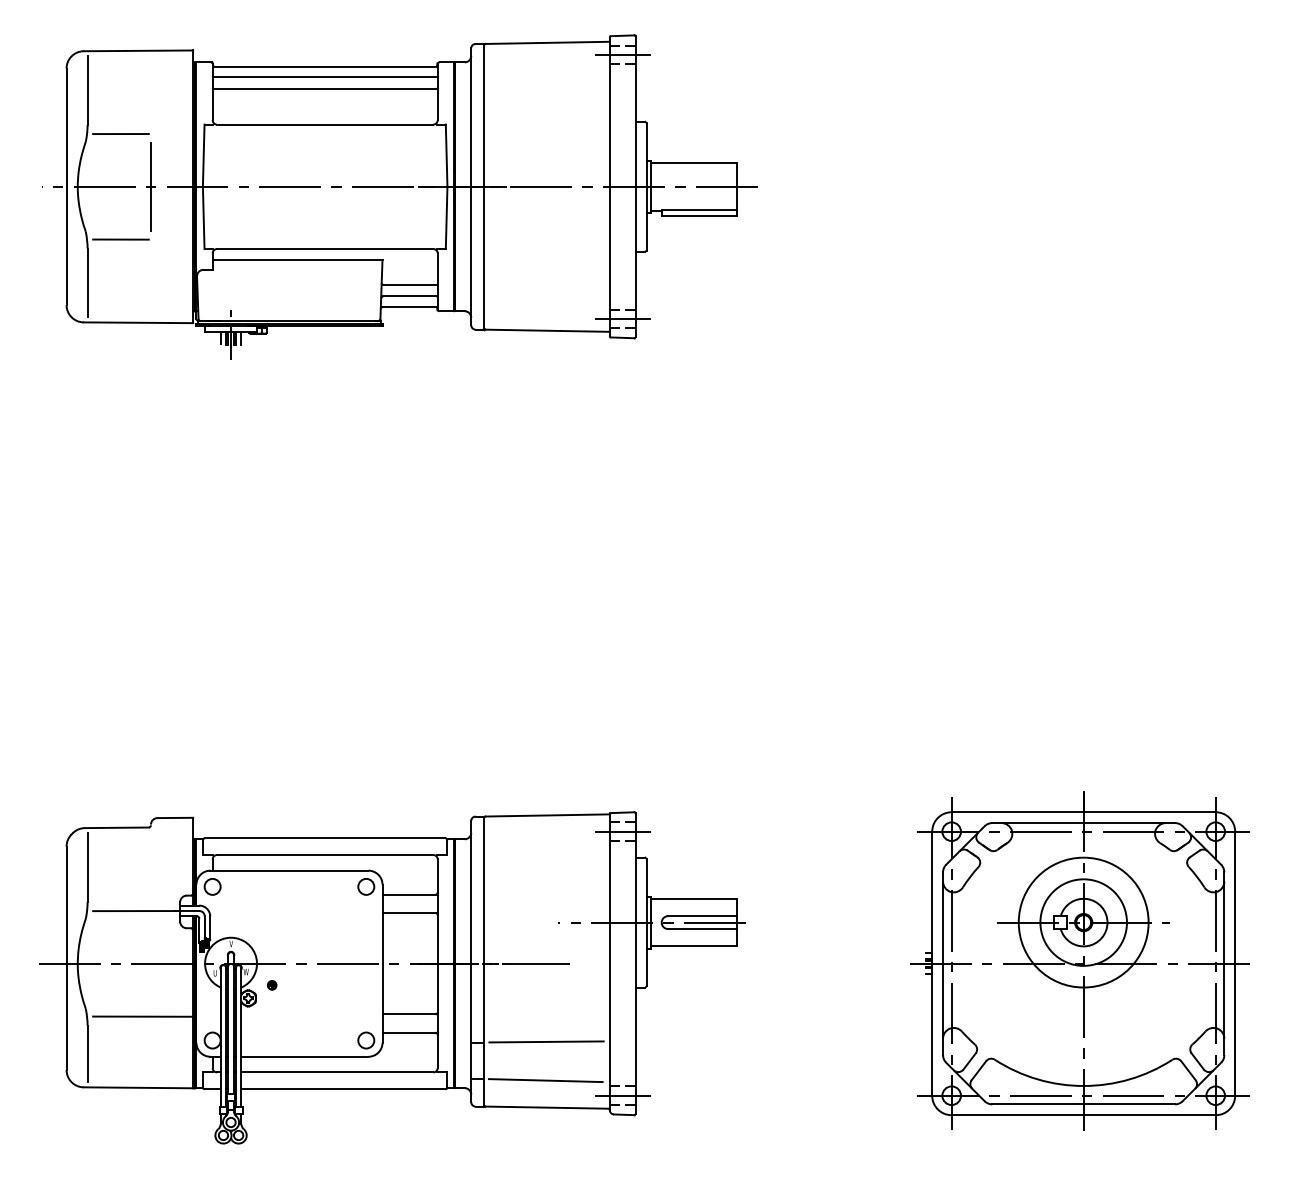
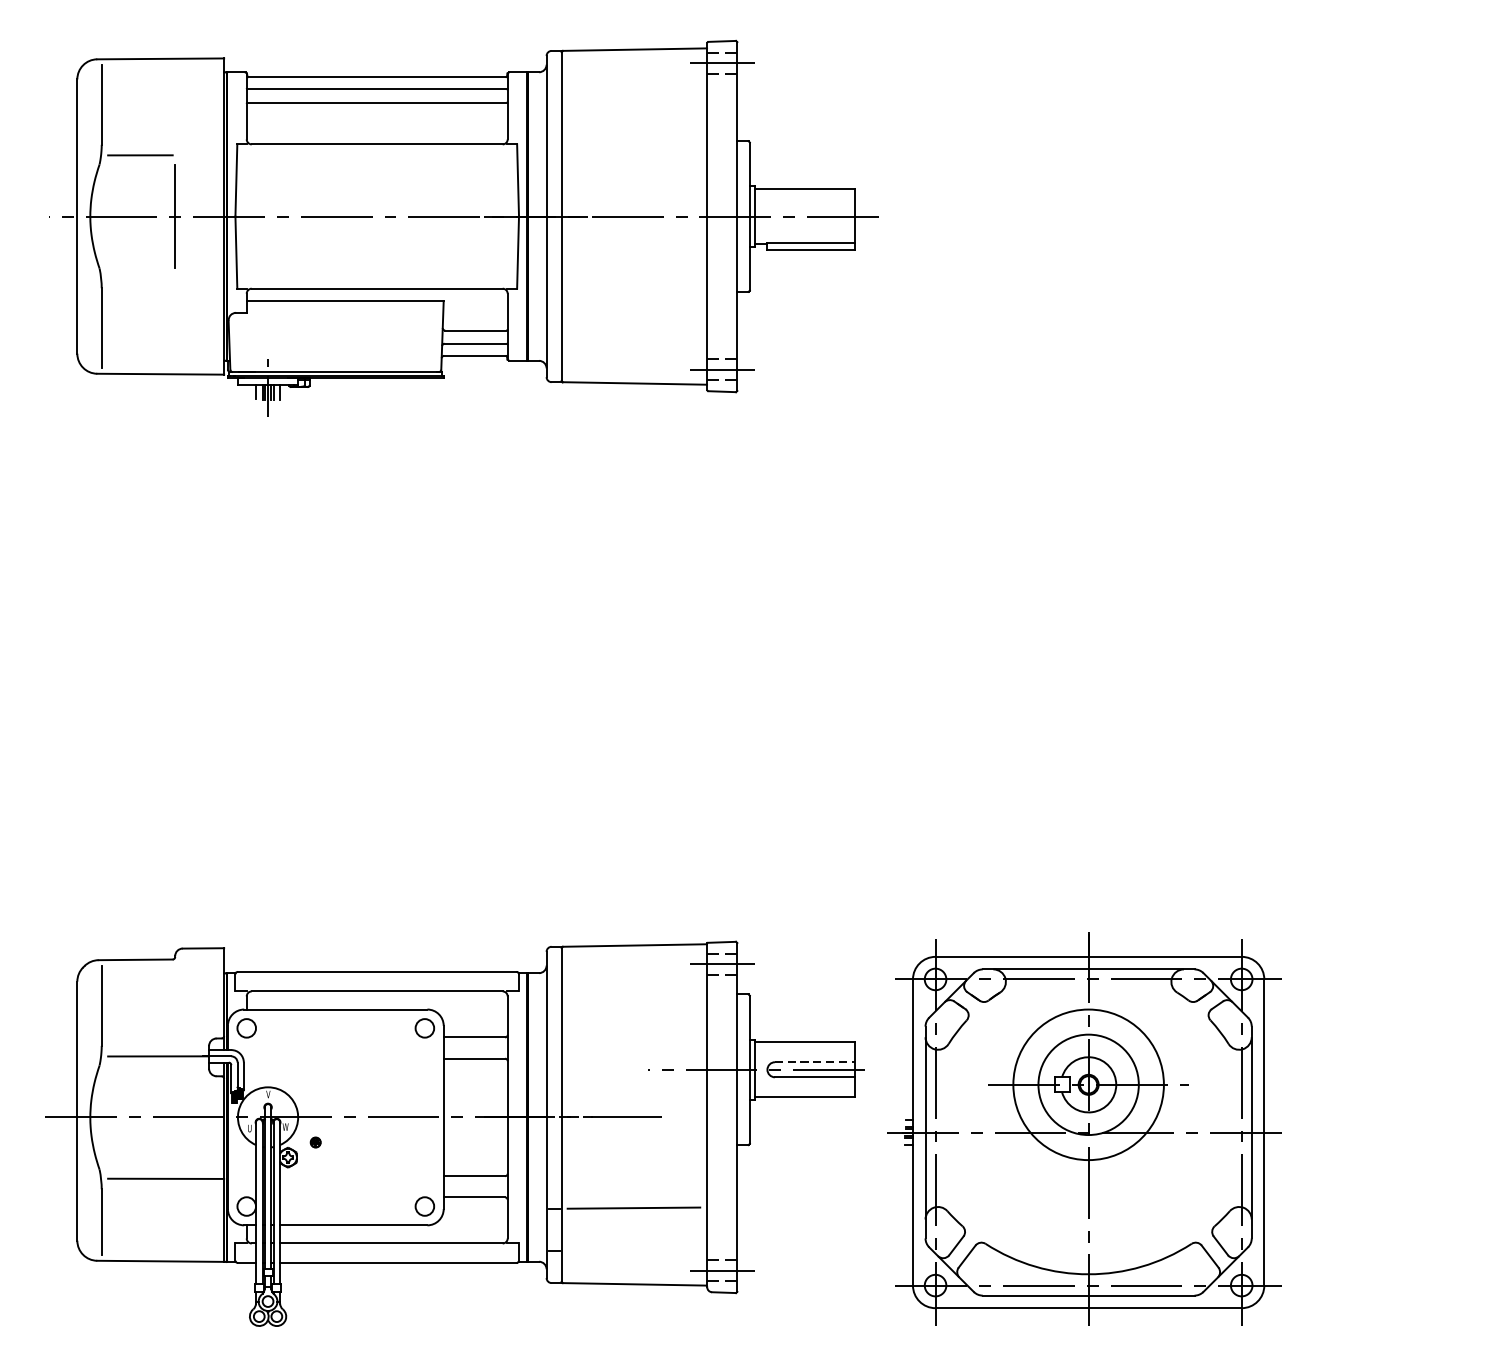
line: (120, 239) -> (139, 277), removed
line: (702, 916) -> (814, 1062), solid -> dashed
part: (1079, 960) -> (1083, 1128), moved
line: (545, 1080) -> (632, 1252), removed

